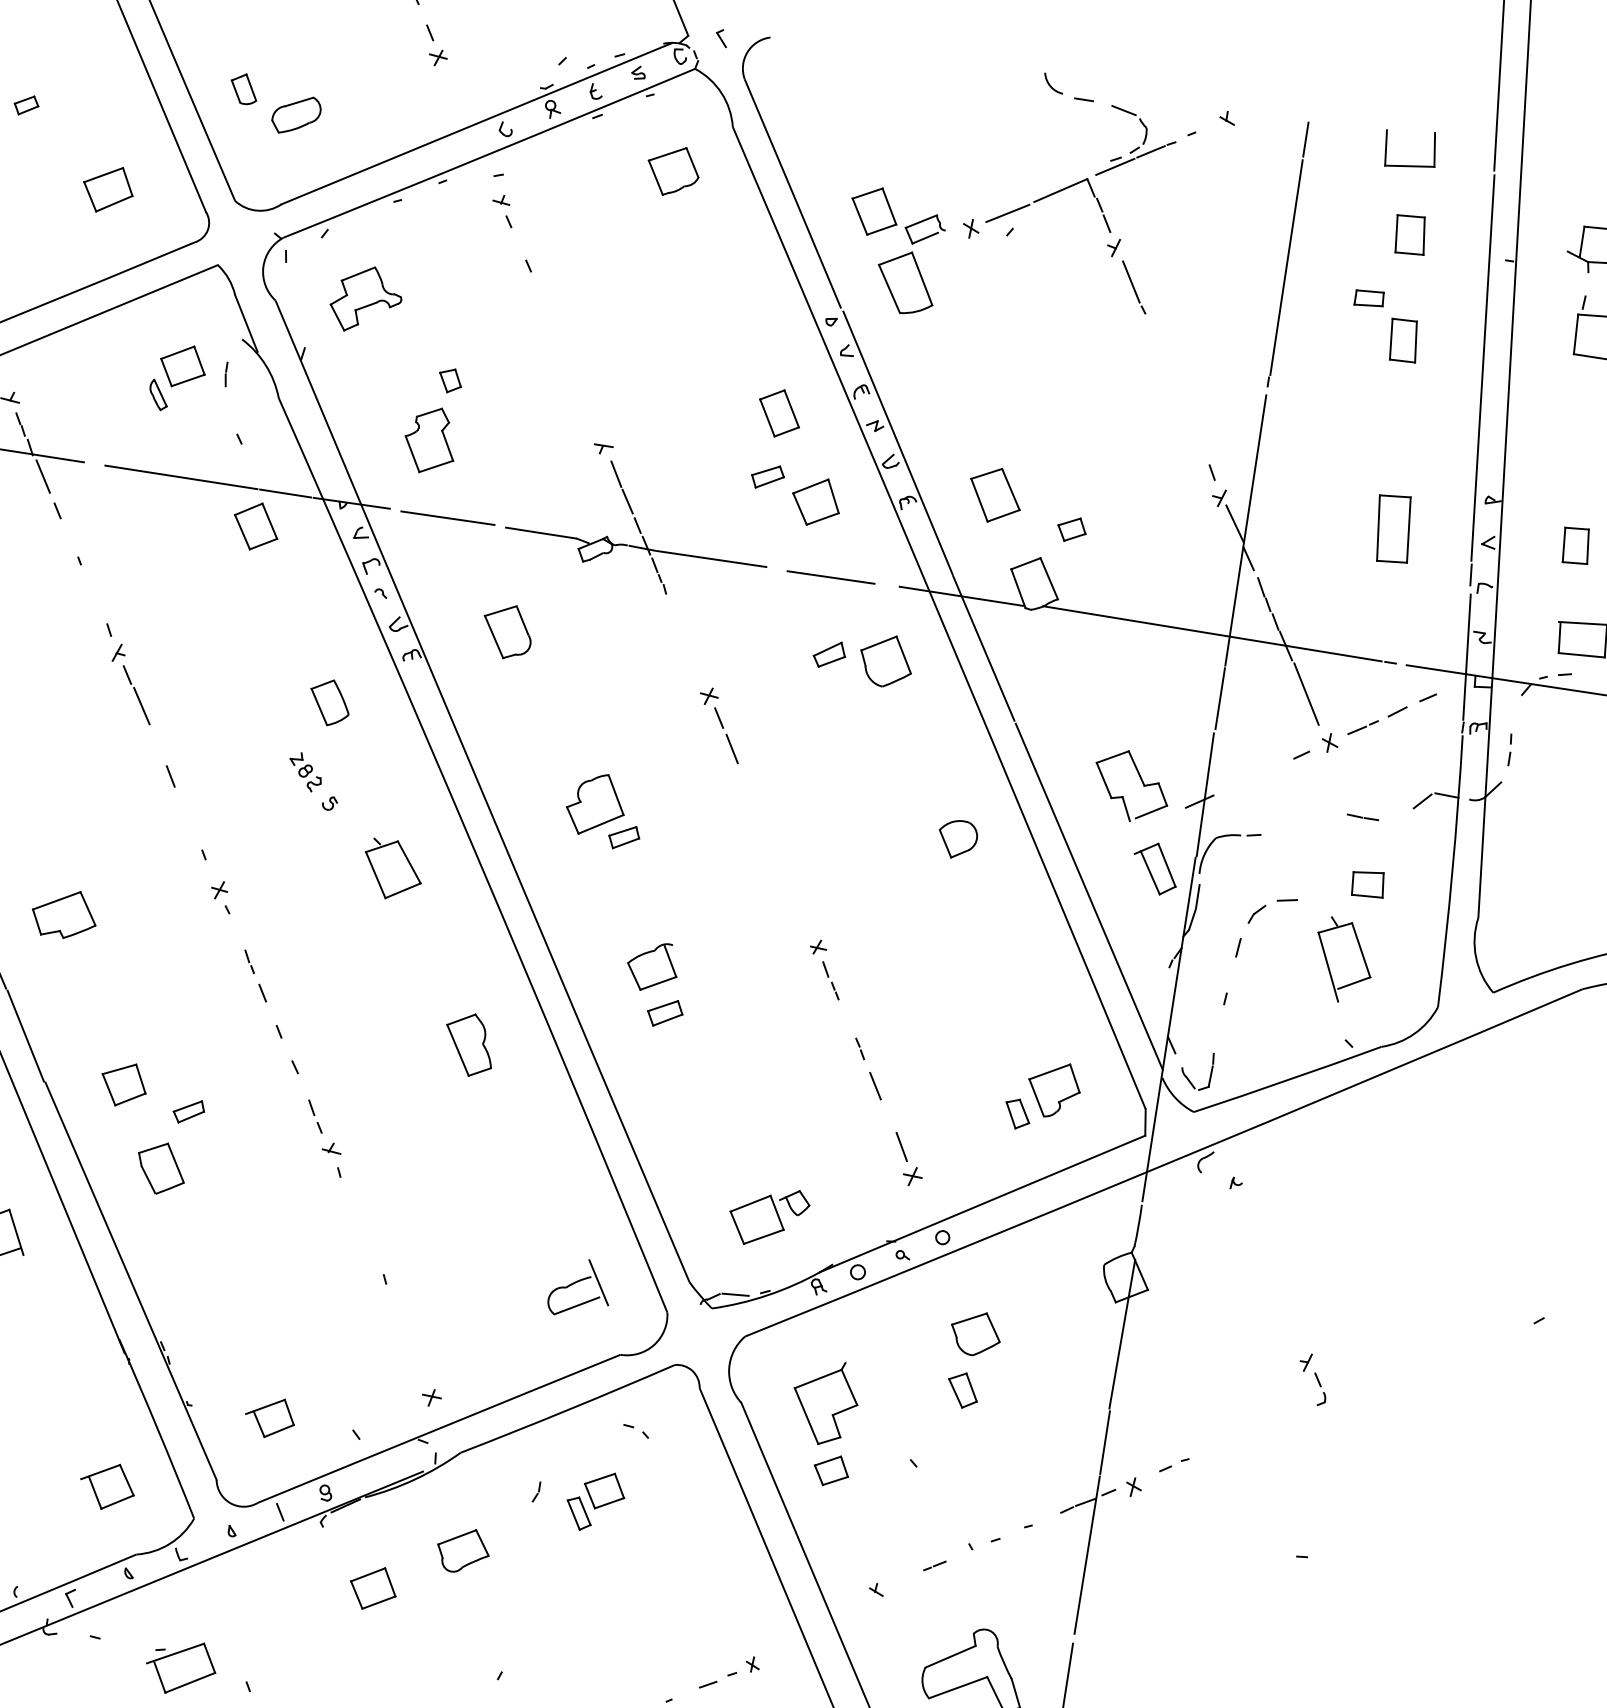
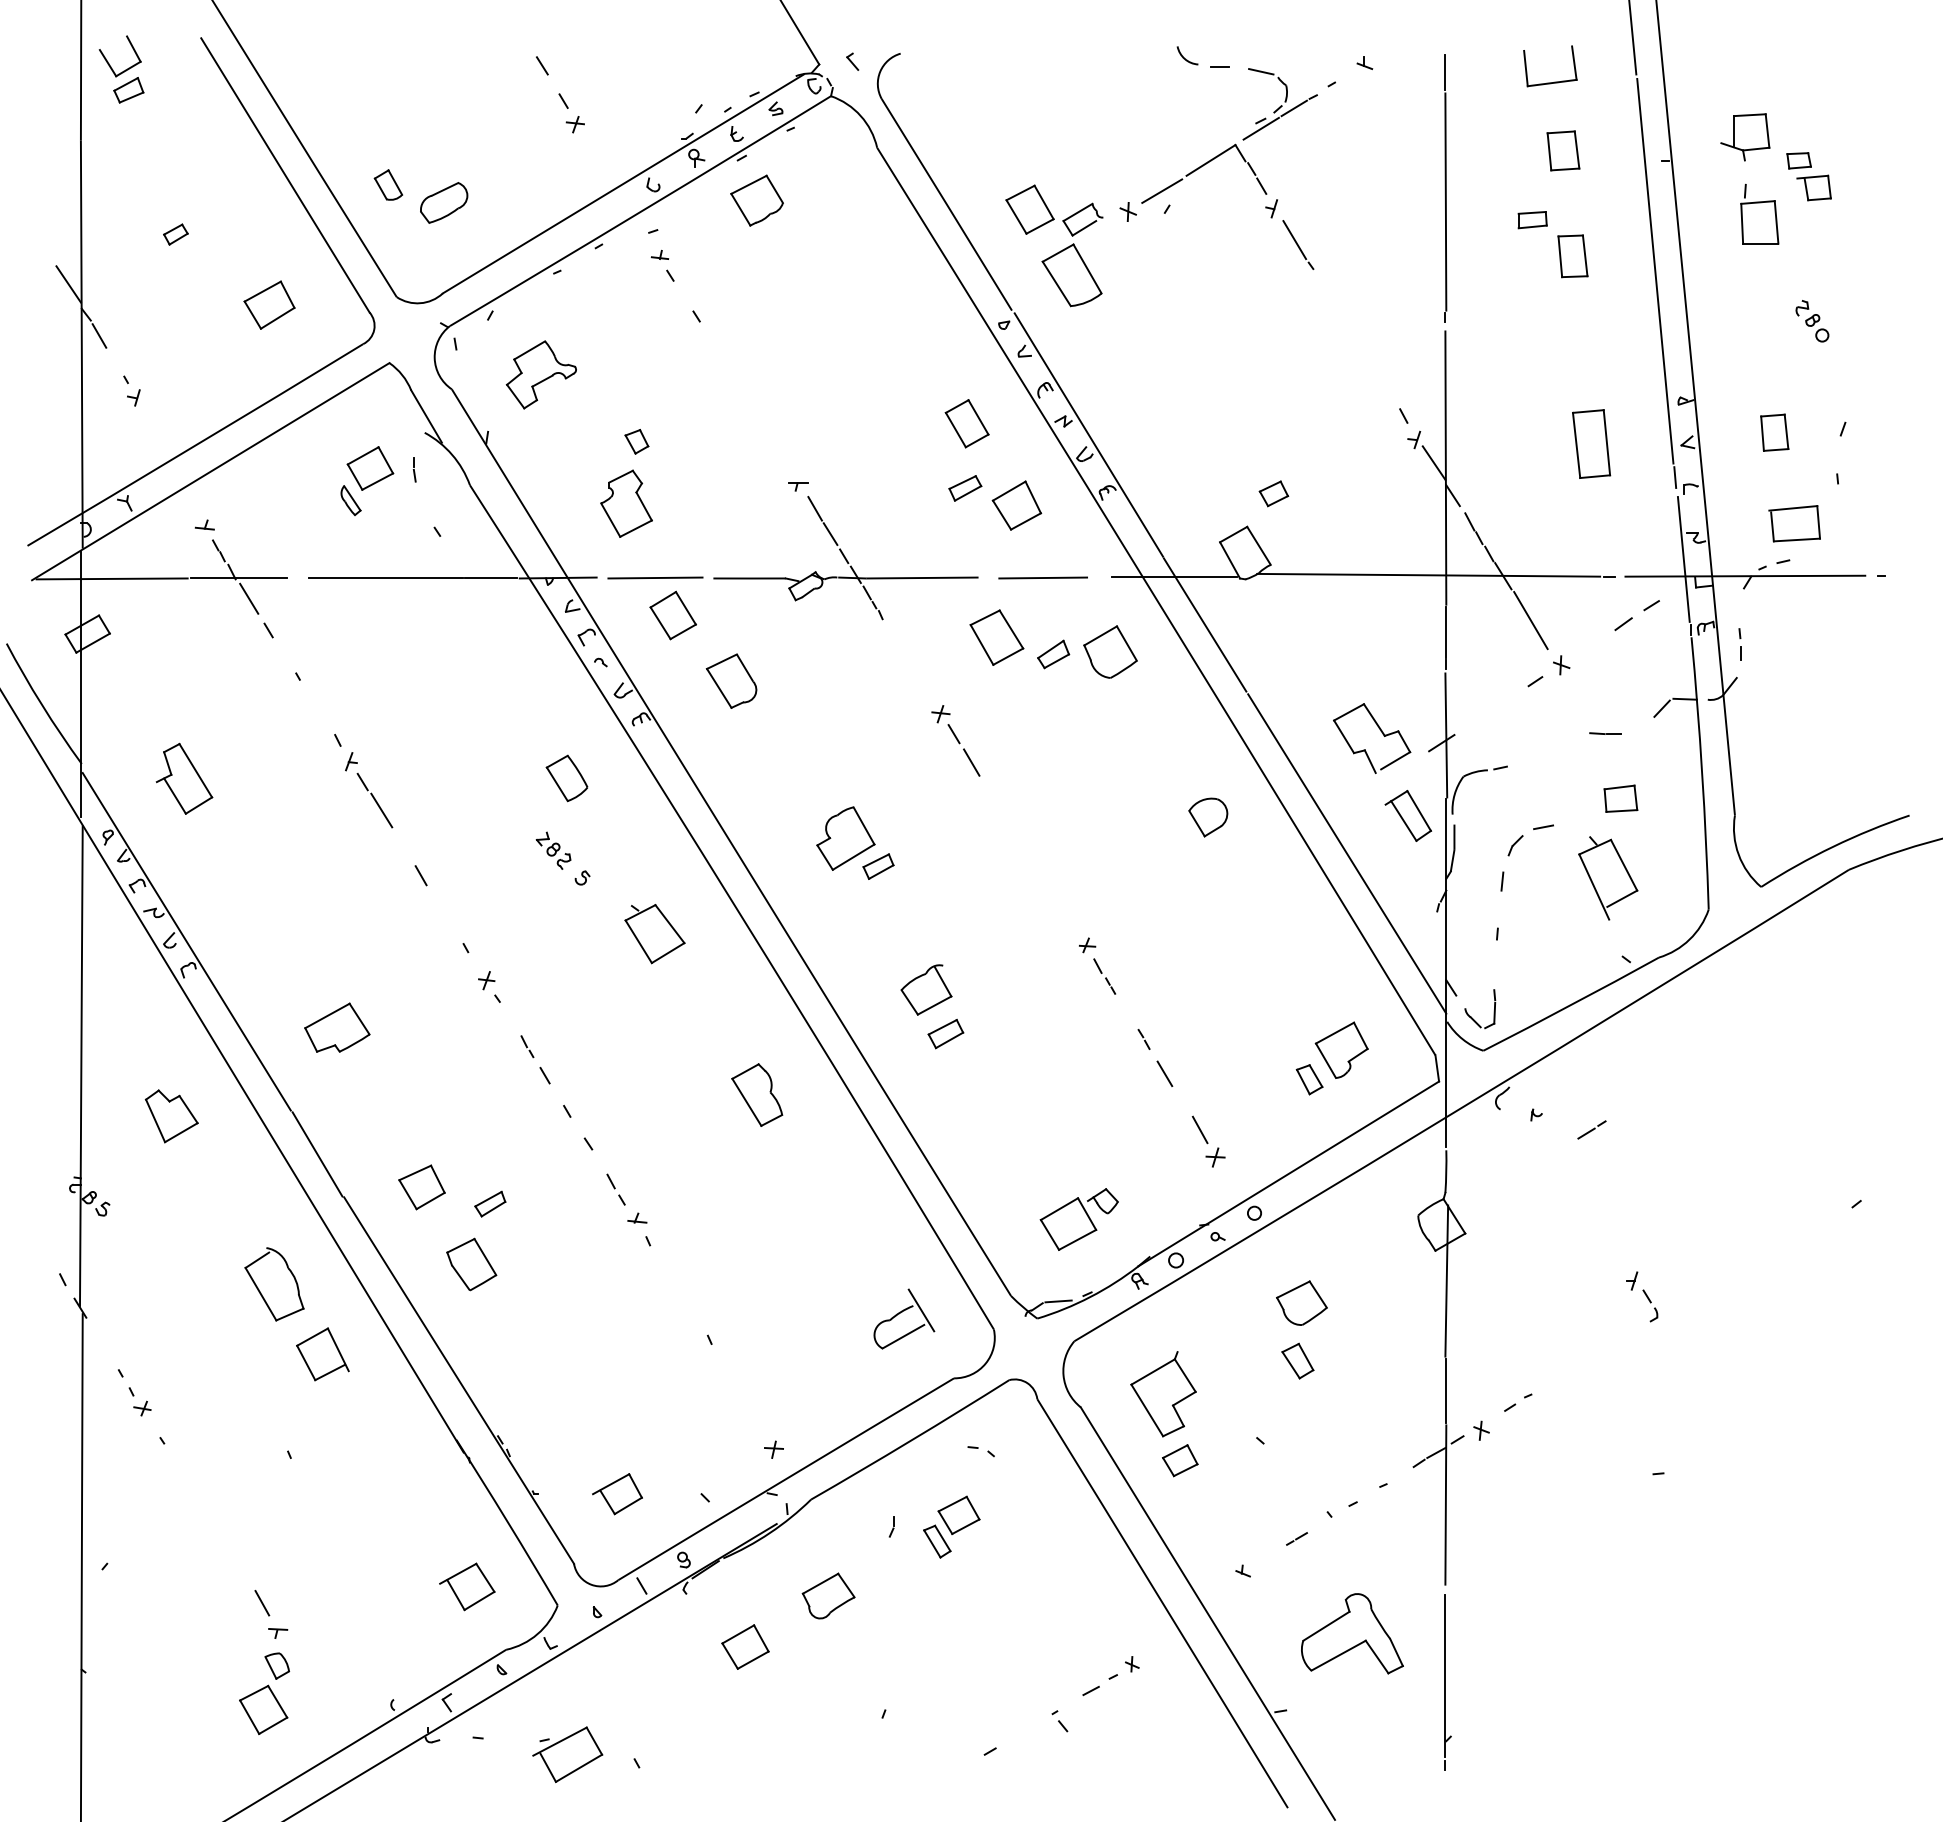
part: (672, 170) -> (756, 200), moved
part: (994, 495) -> (996, 637), moved
part: (255, 526) -> (672, 615), moved
line: (1362, 727) -> (1591, 1129), moved

